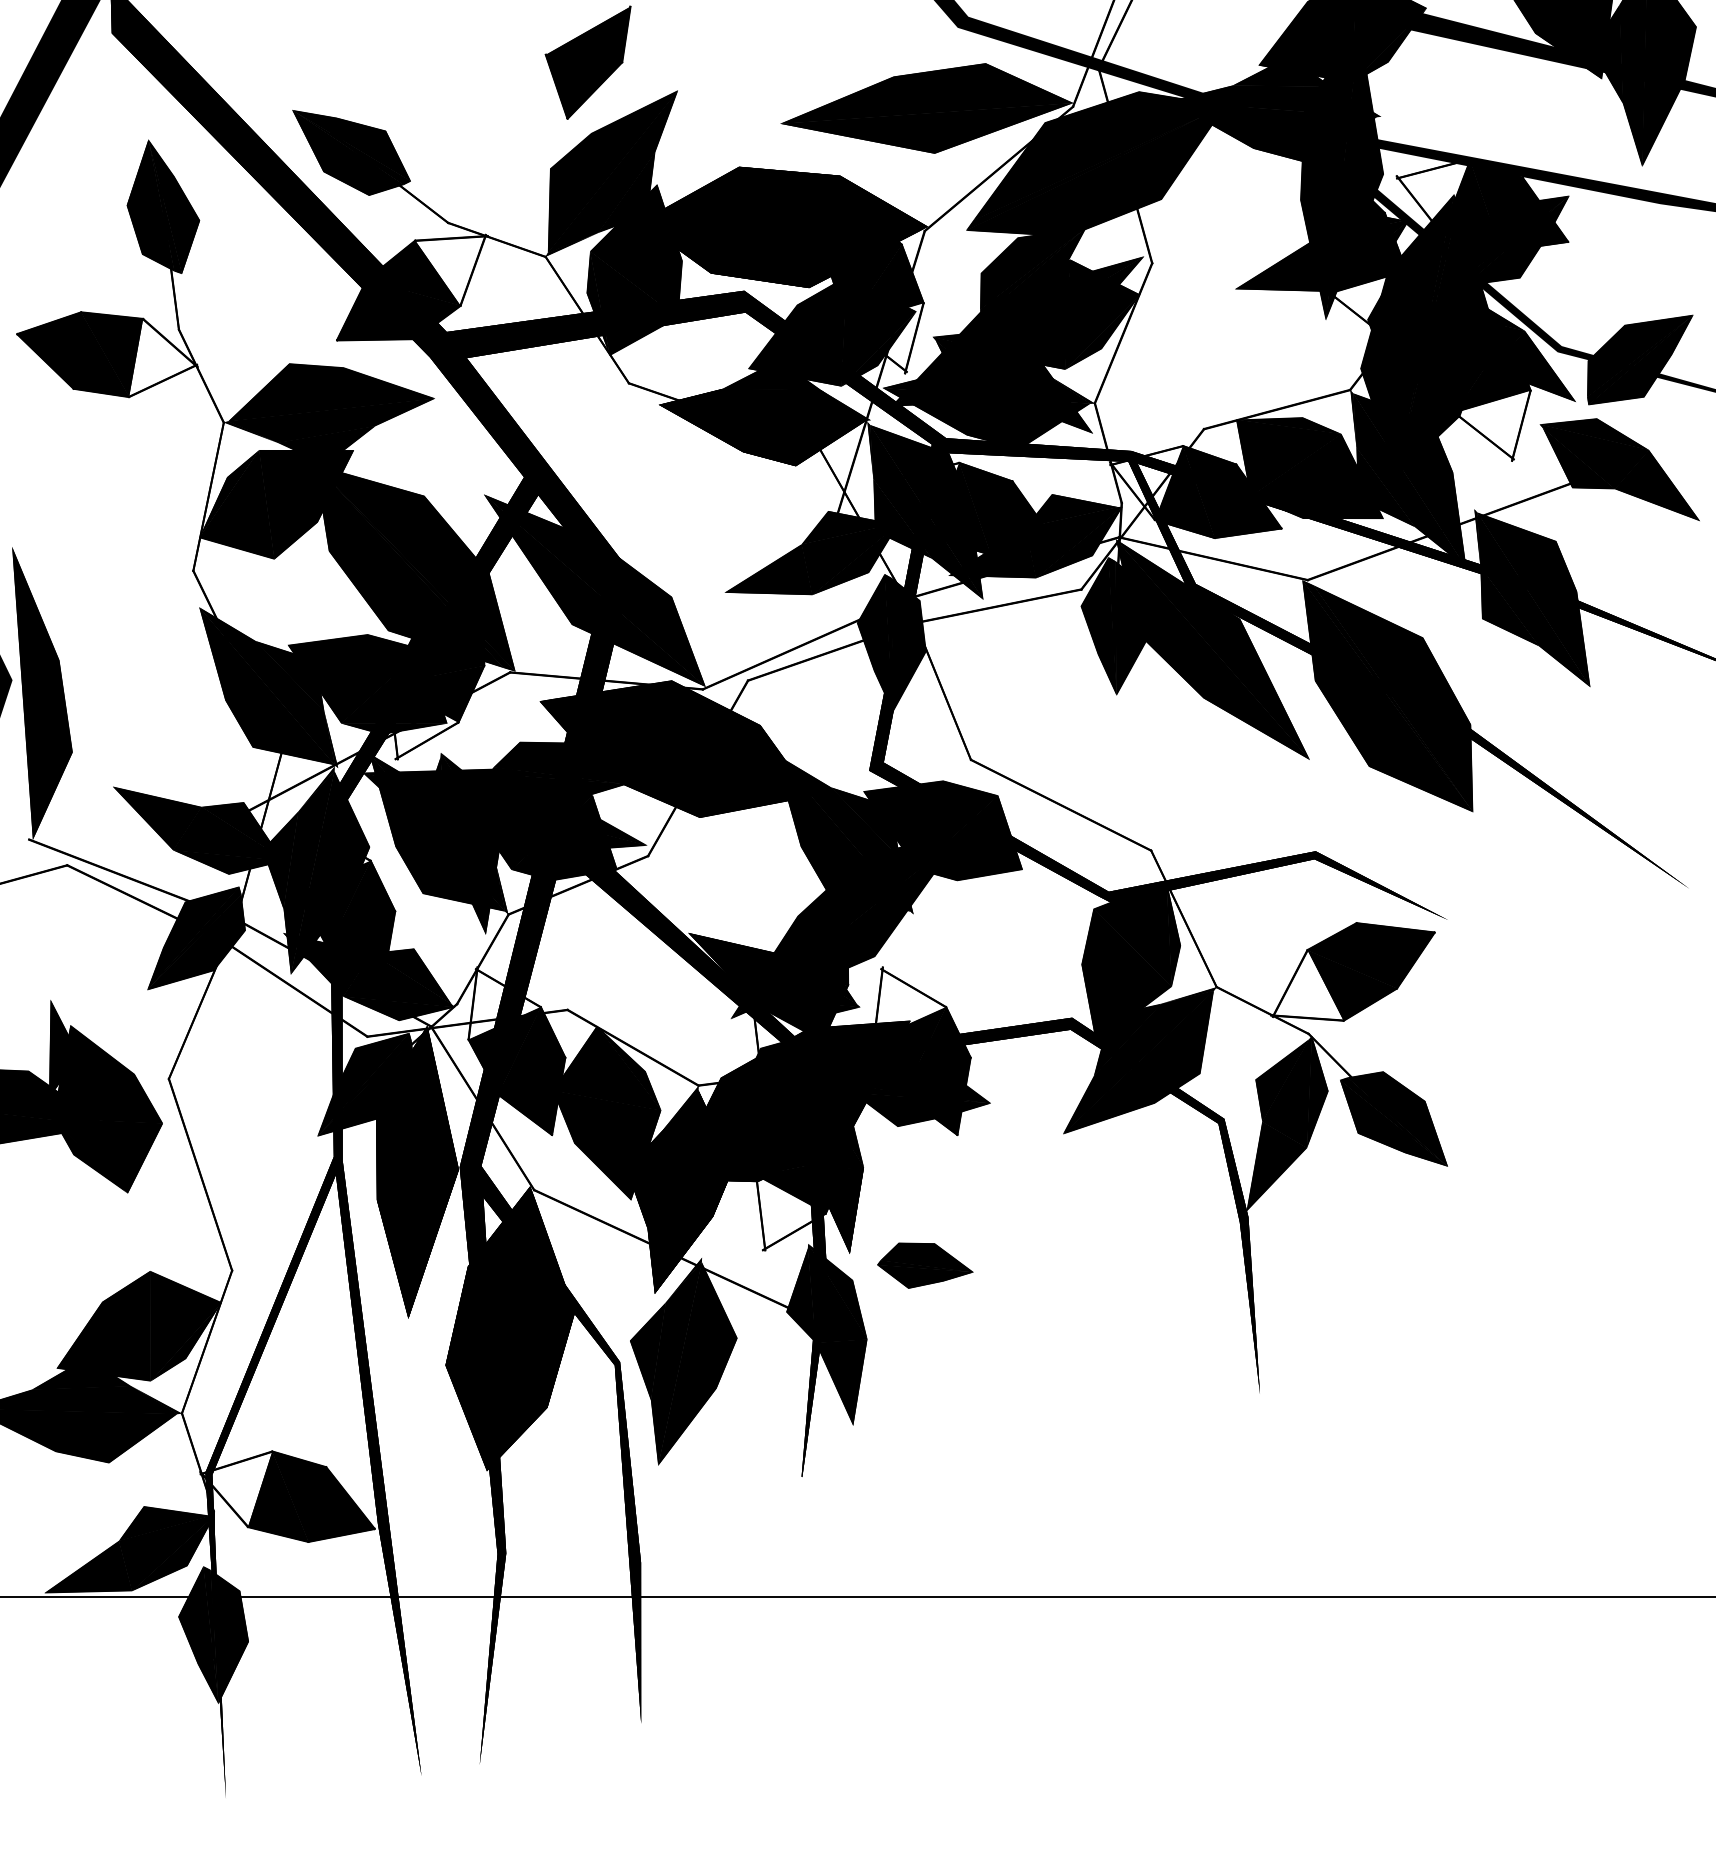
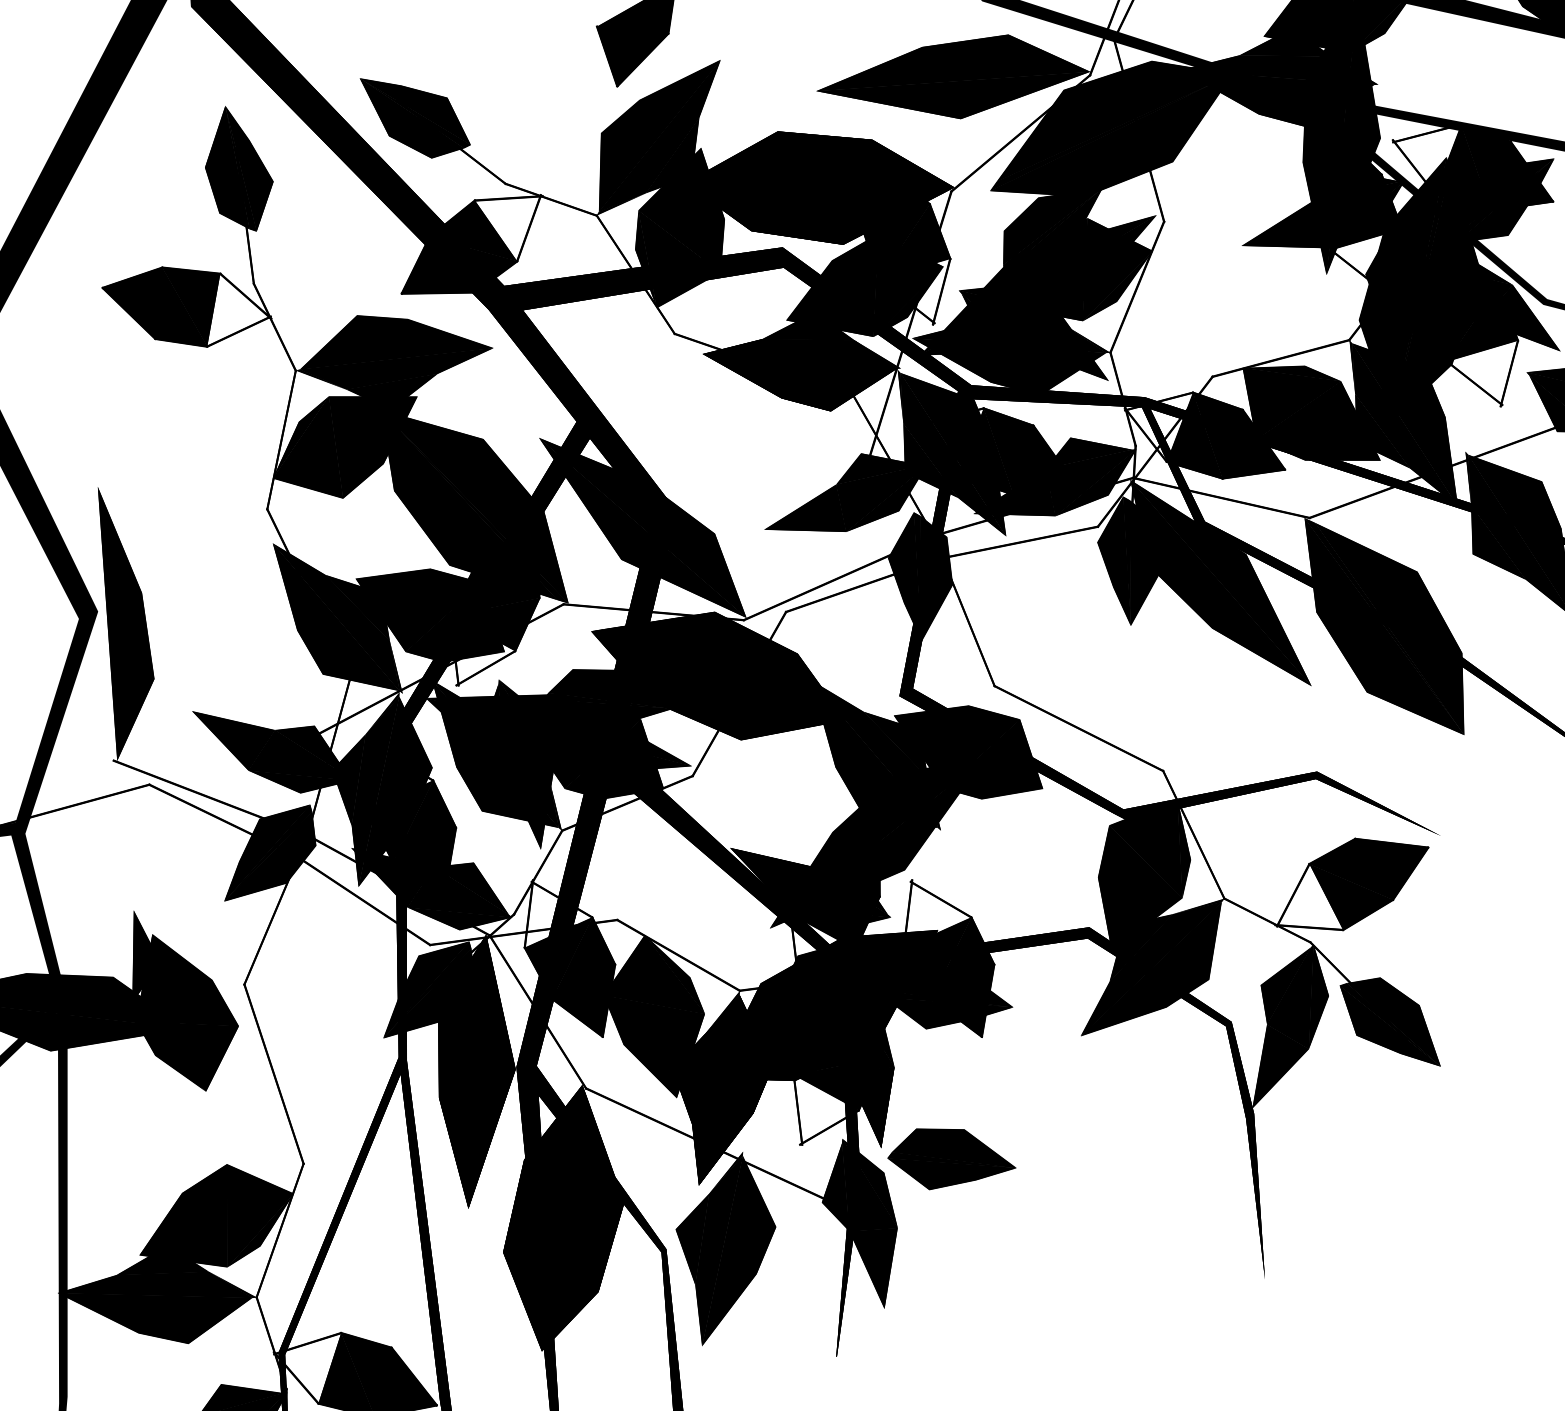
part: (925, 1265) -> (952, 1159), size x1.43

